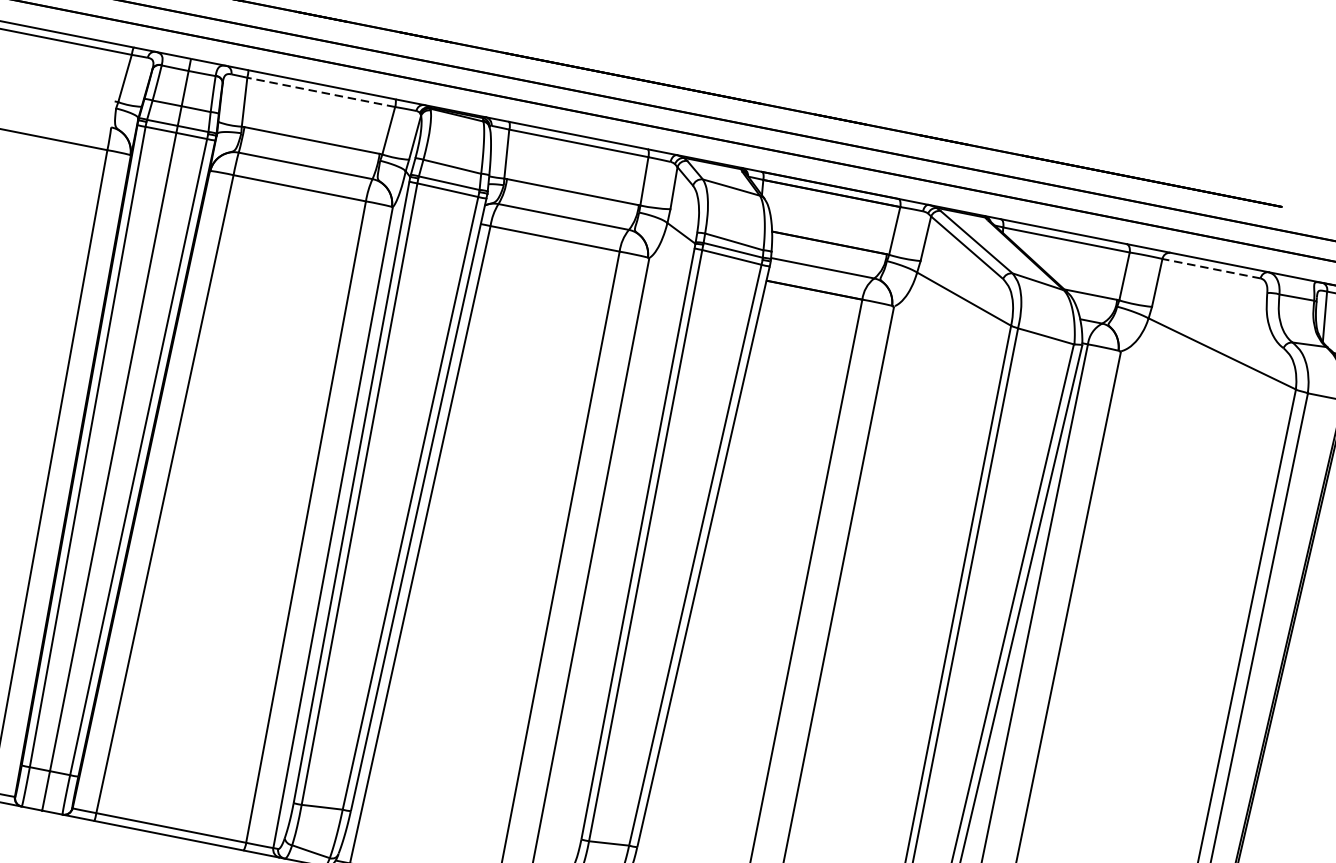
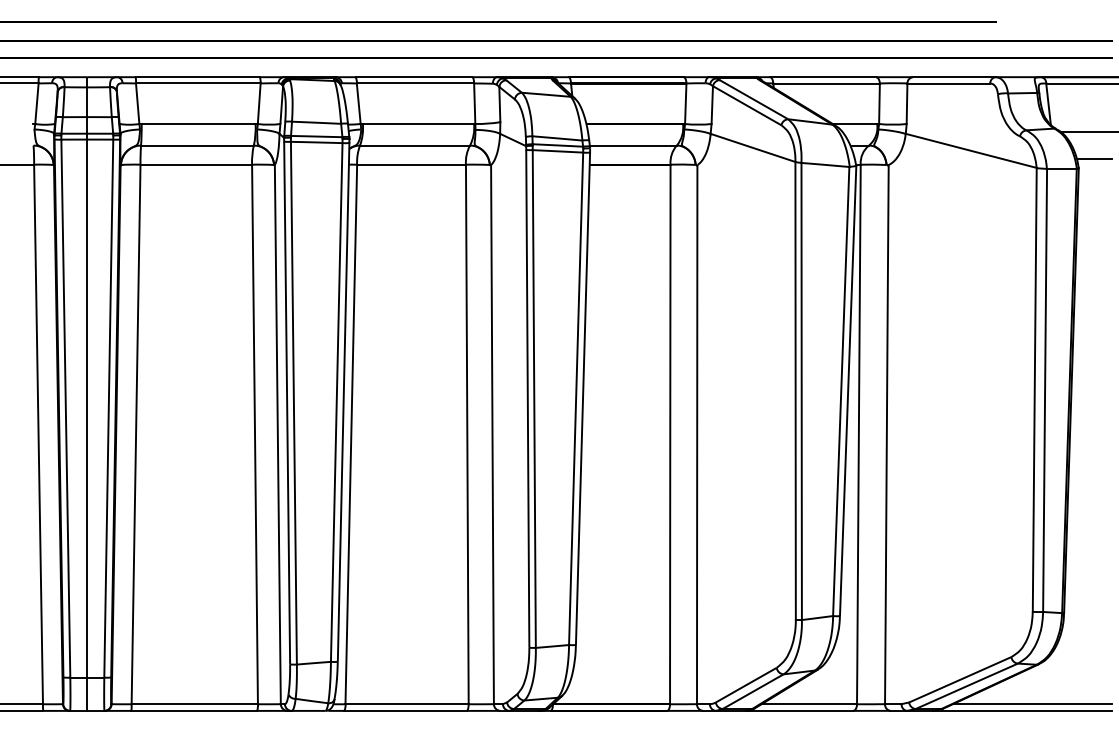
line: (320, 92) -> (197, 83), dashed -> solid
line: (1211, 268) -> (948, 83), dashed -> solid

